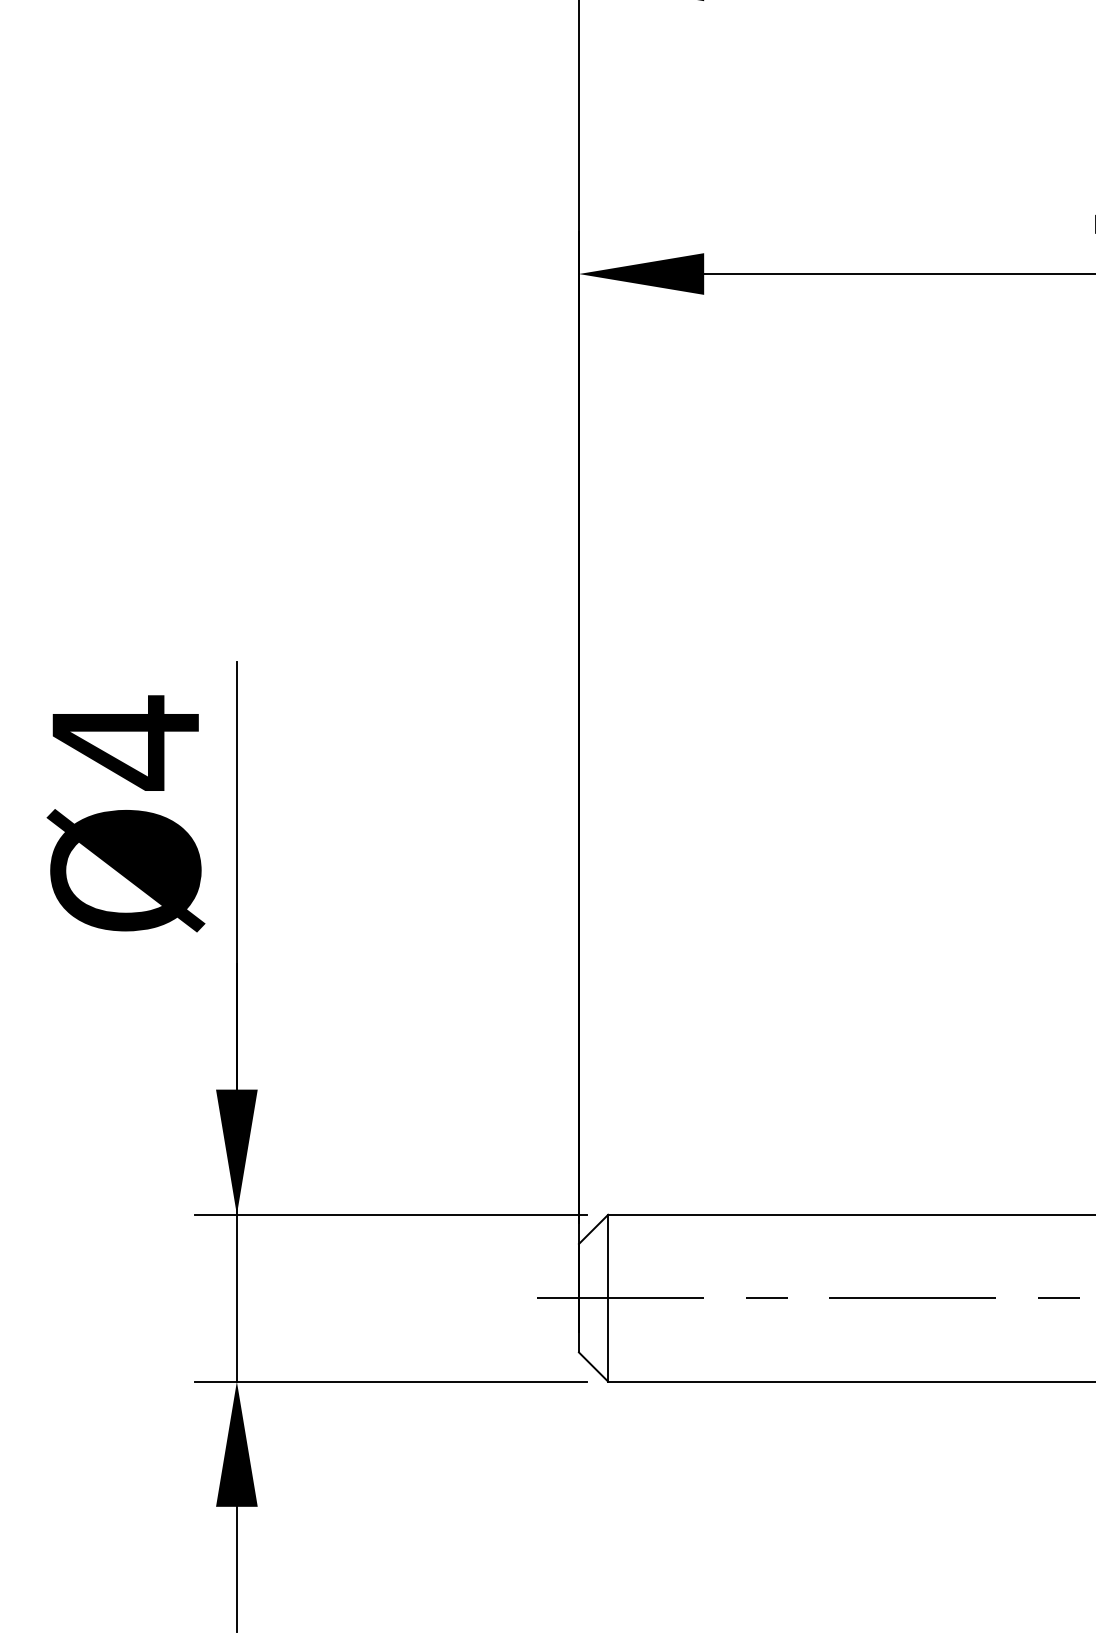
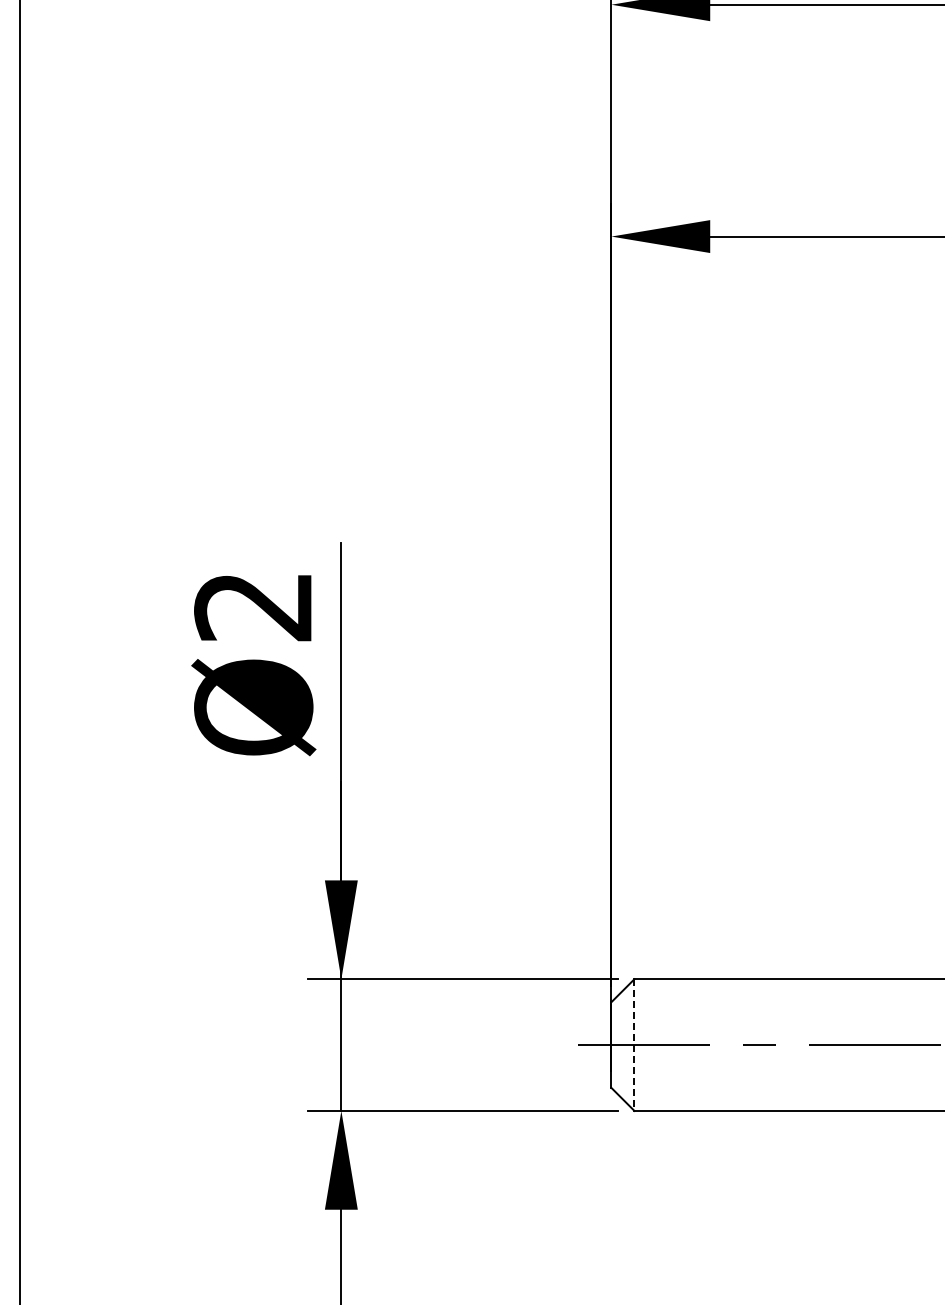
text: (124, 742) -> (252, 606), Ø4 -> Ø2
line: (608, 1298) -> (634, 1045), solid -> dashed

